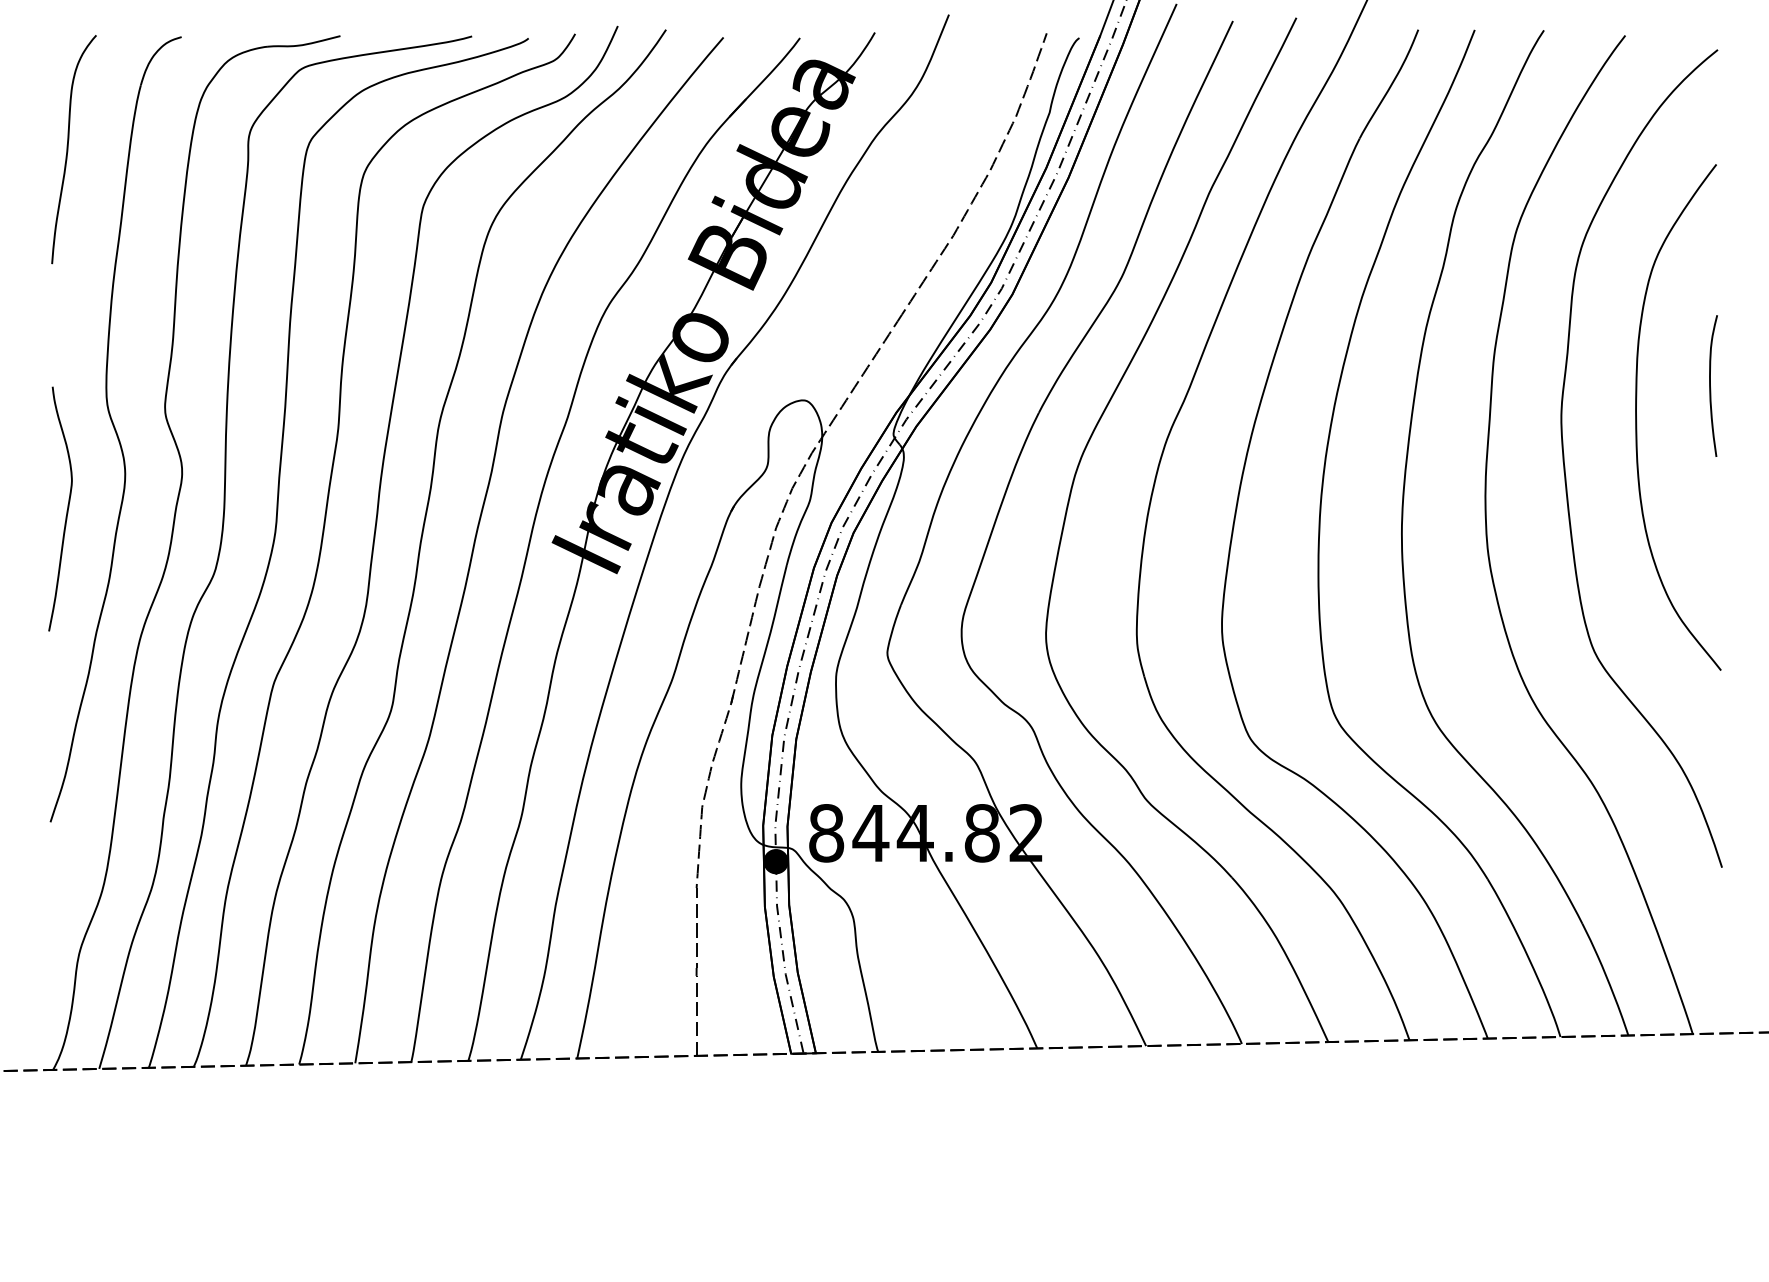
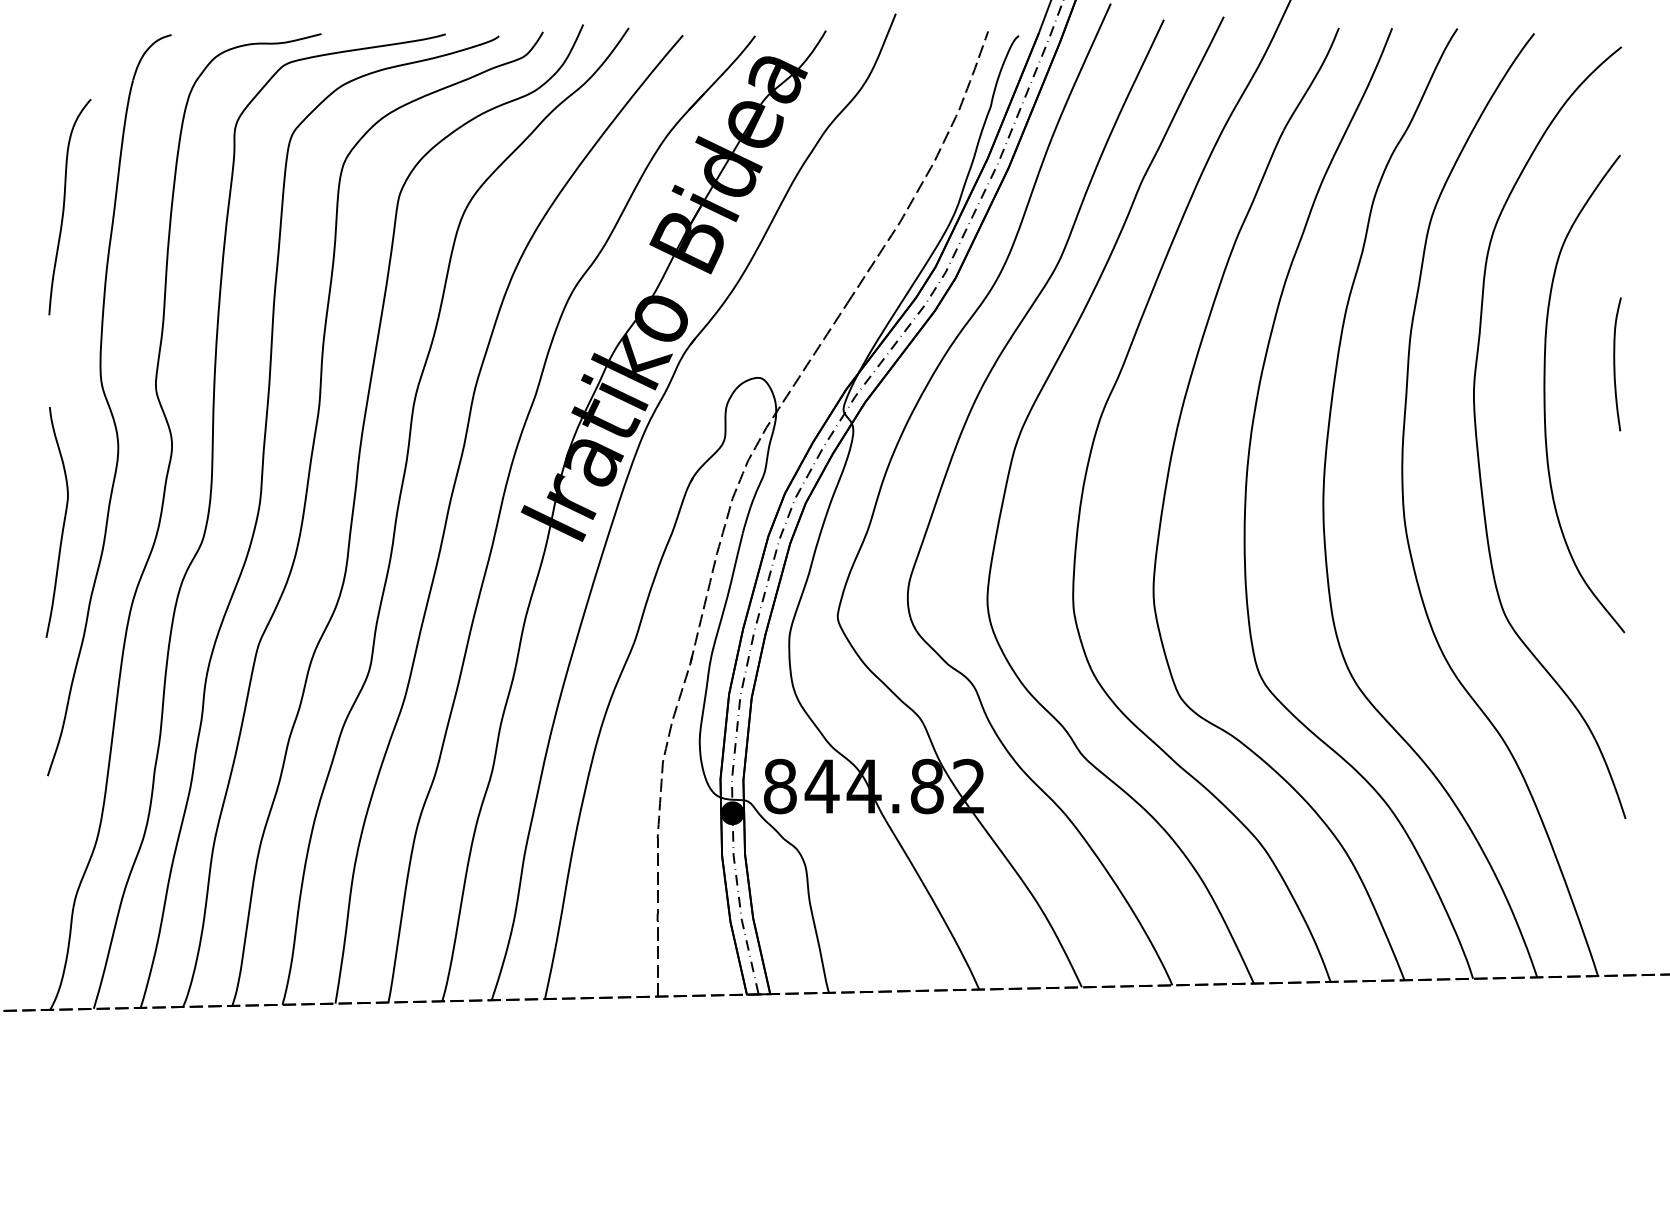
curve: (68, 149) -> (64, 207), moved
curve: (66, 512) -> (62, 525), moved

